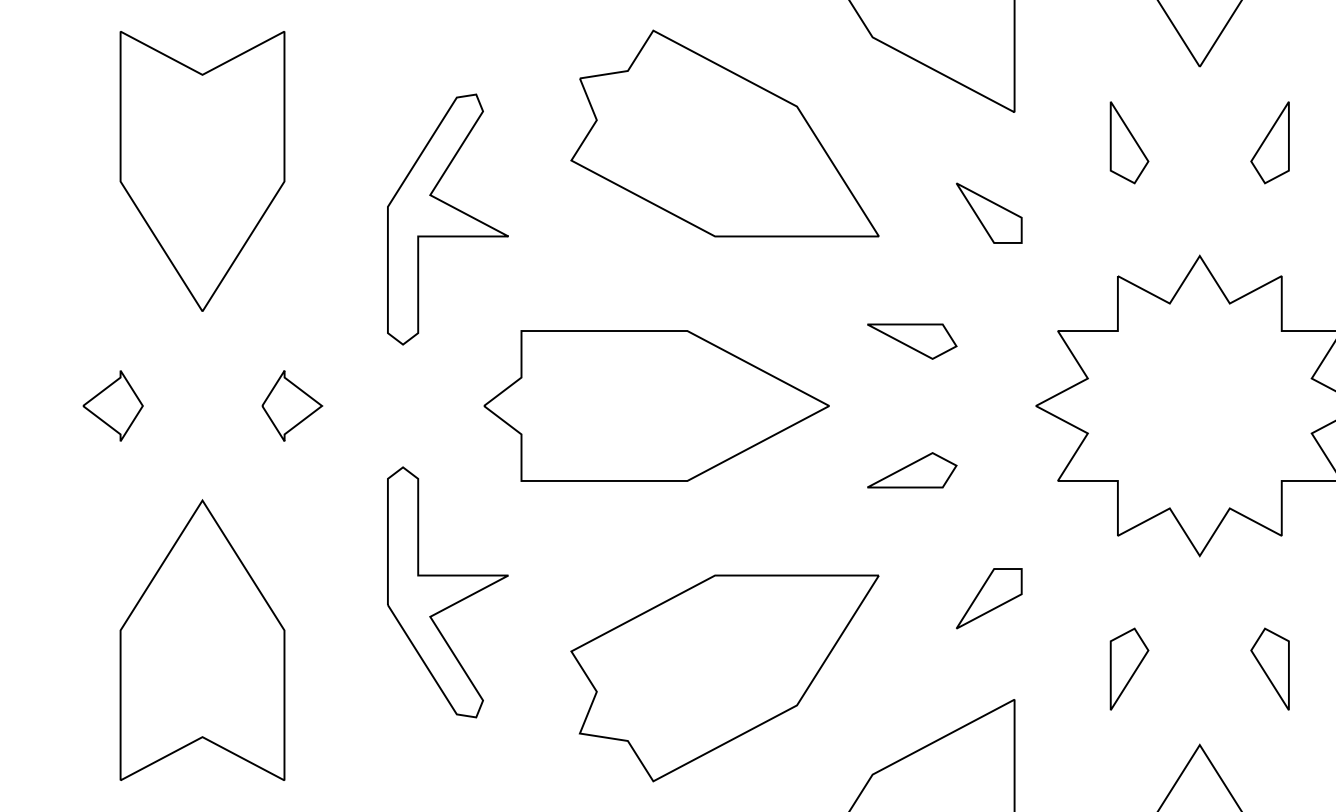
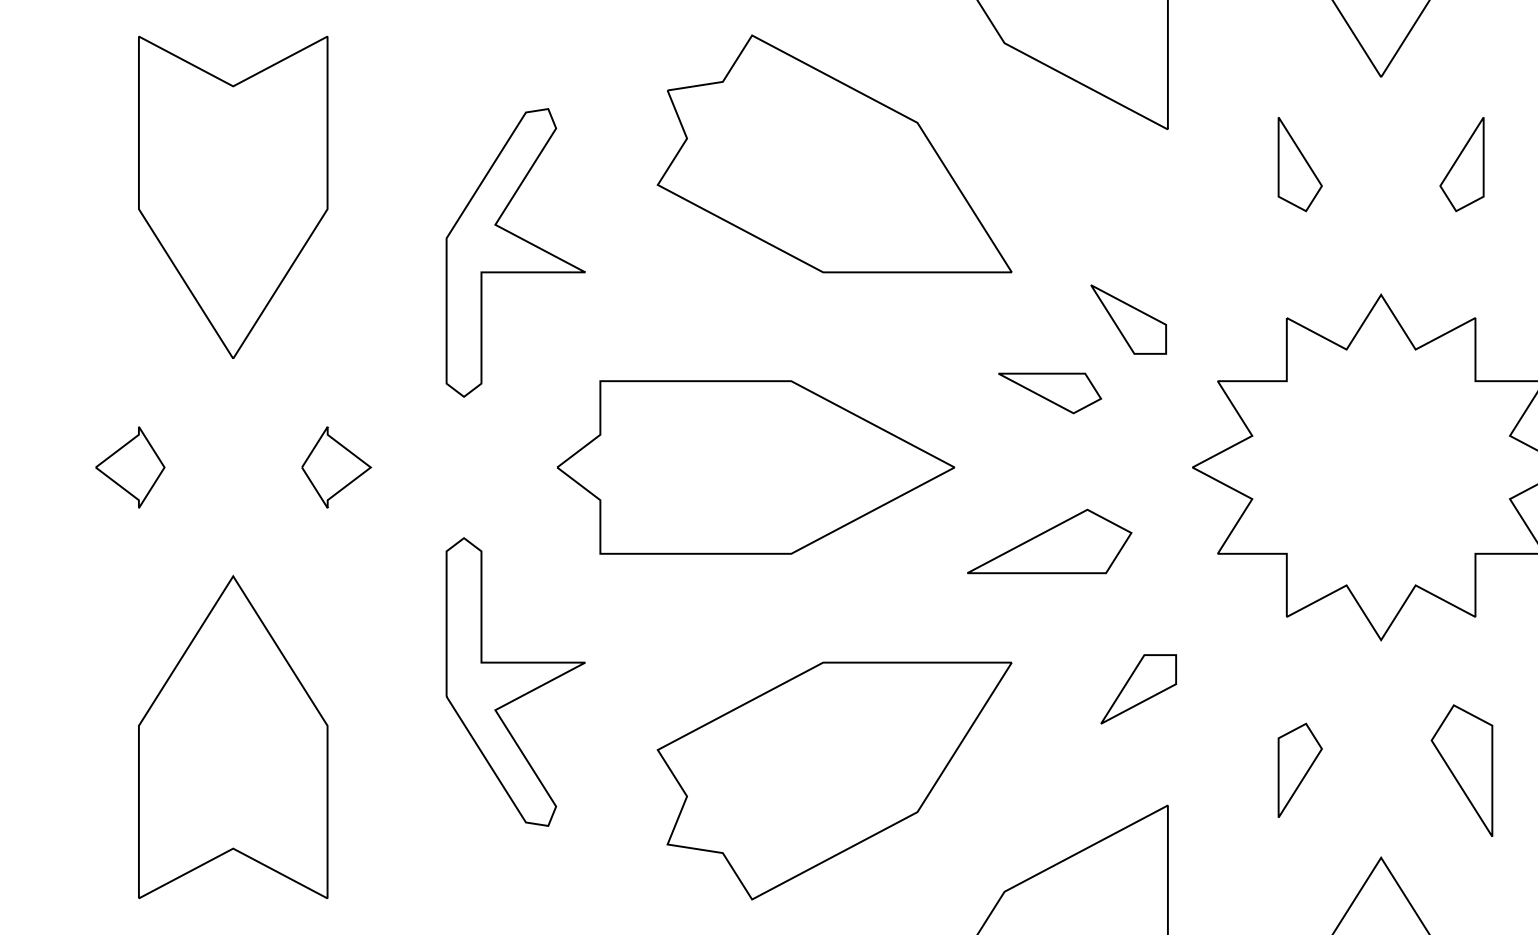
part: (989, 213) -> (1128, 319), moved
part: (912, 470) -> (1050, 541), size x1.6
part: (1269, 668) -> (1461, 769), size x1.4

